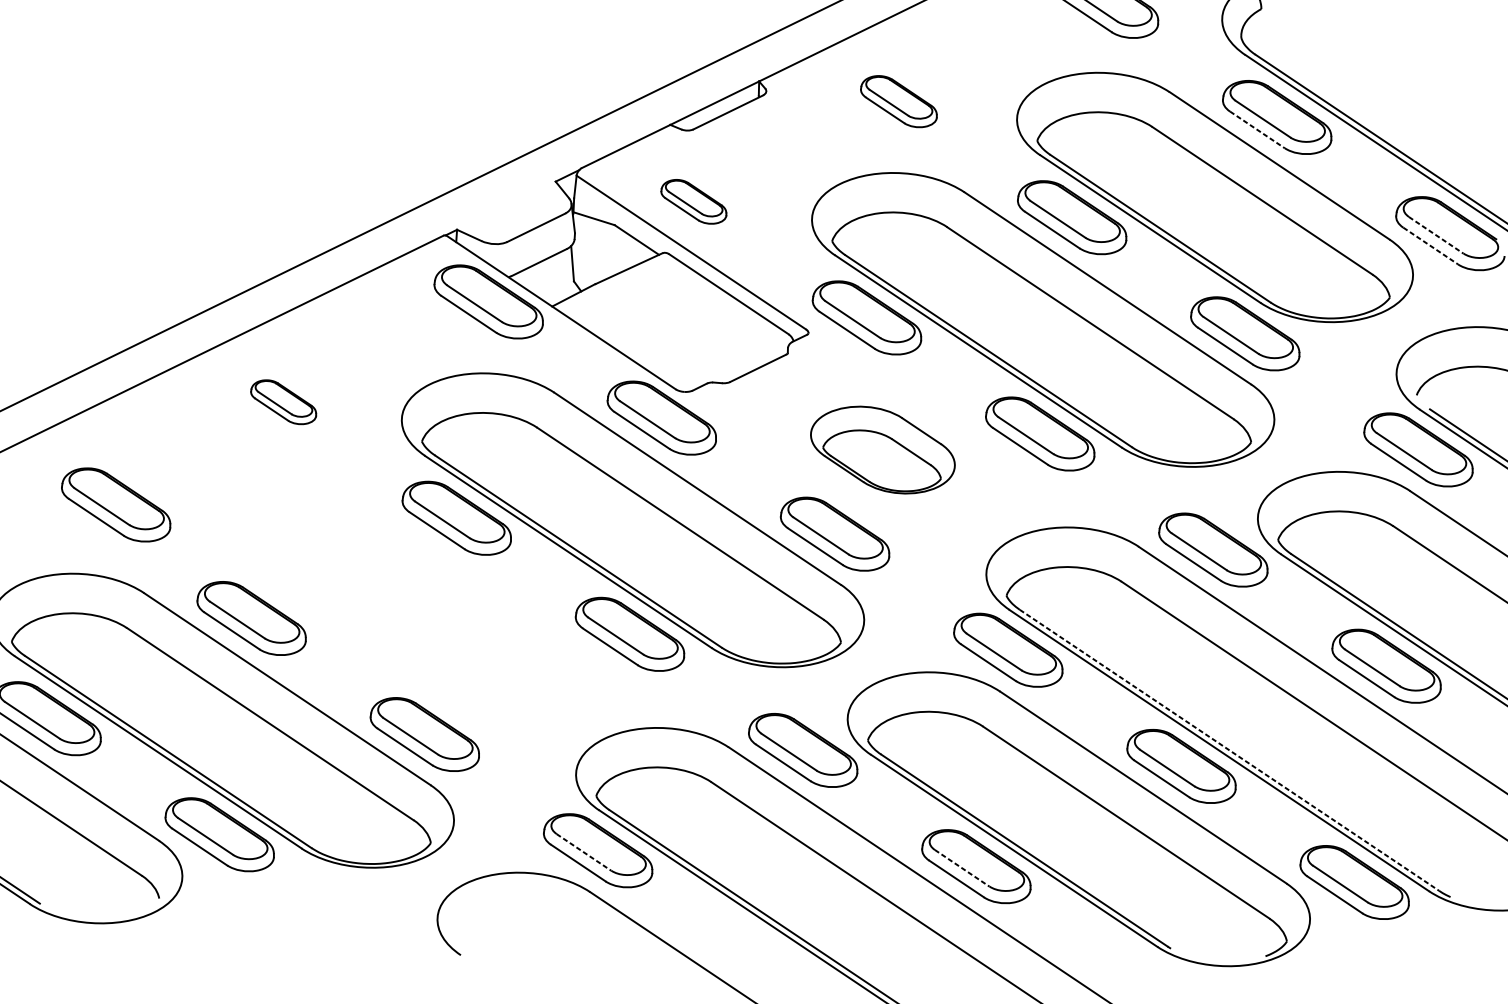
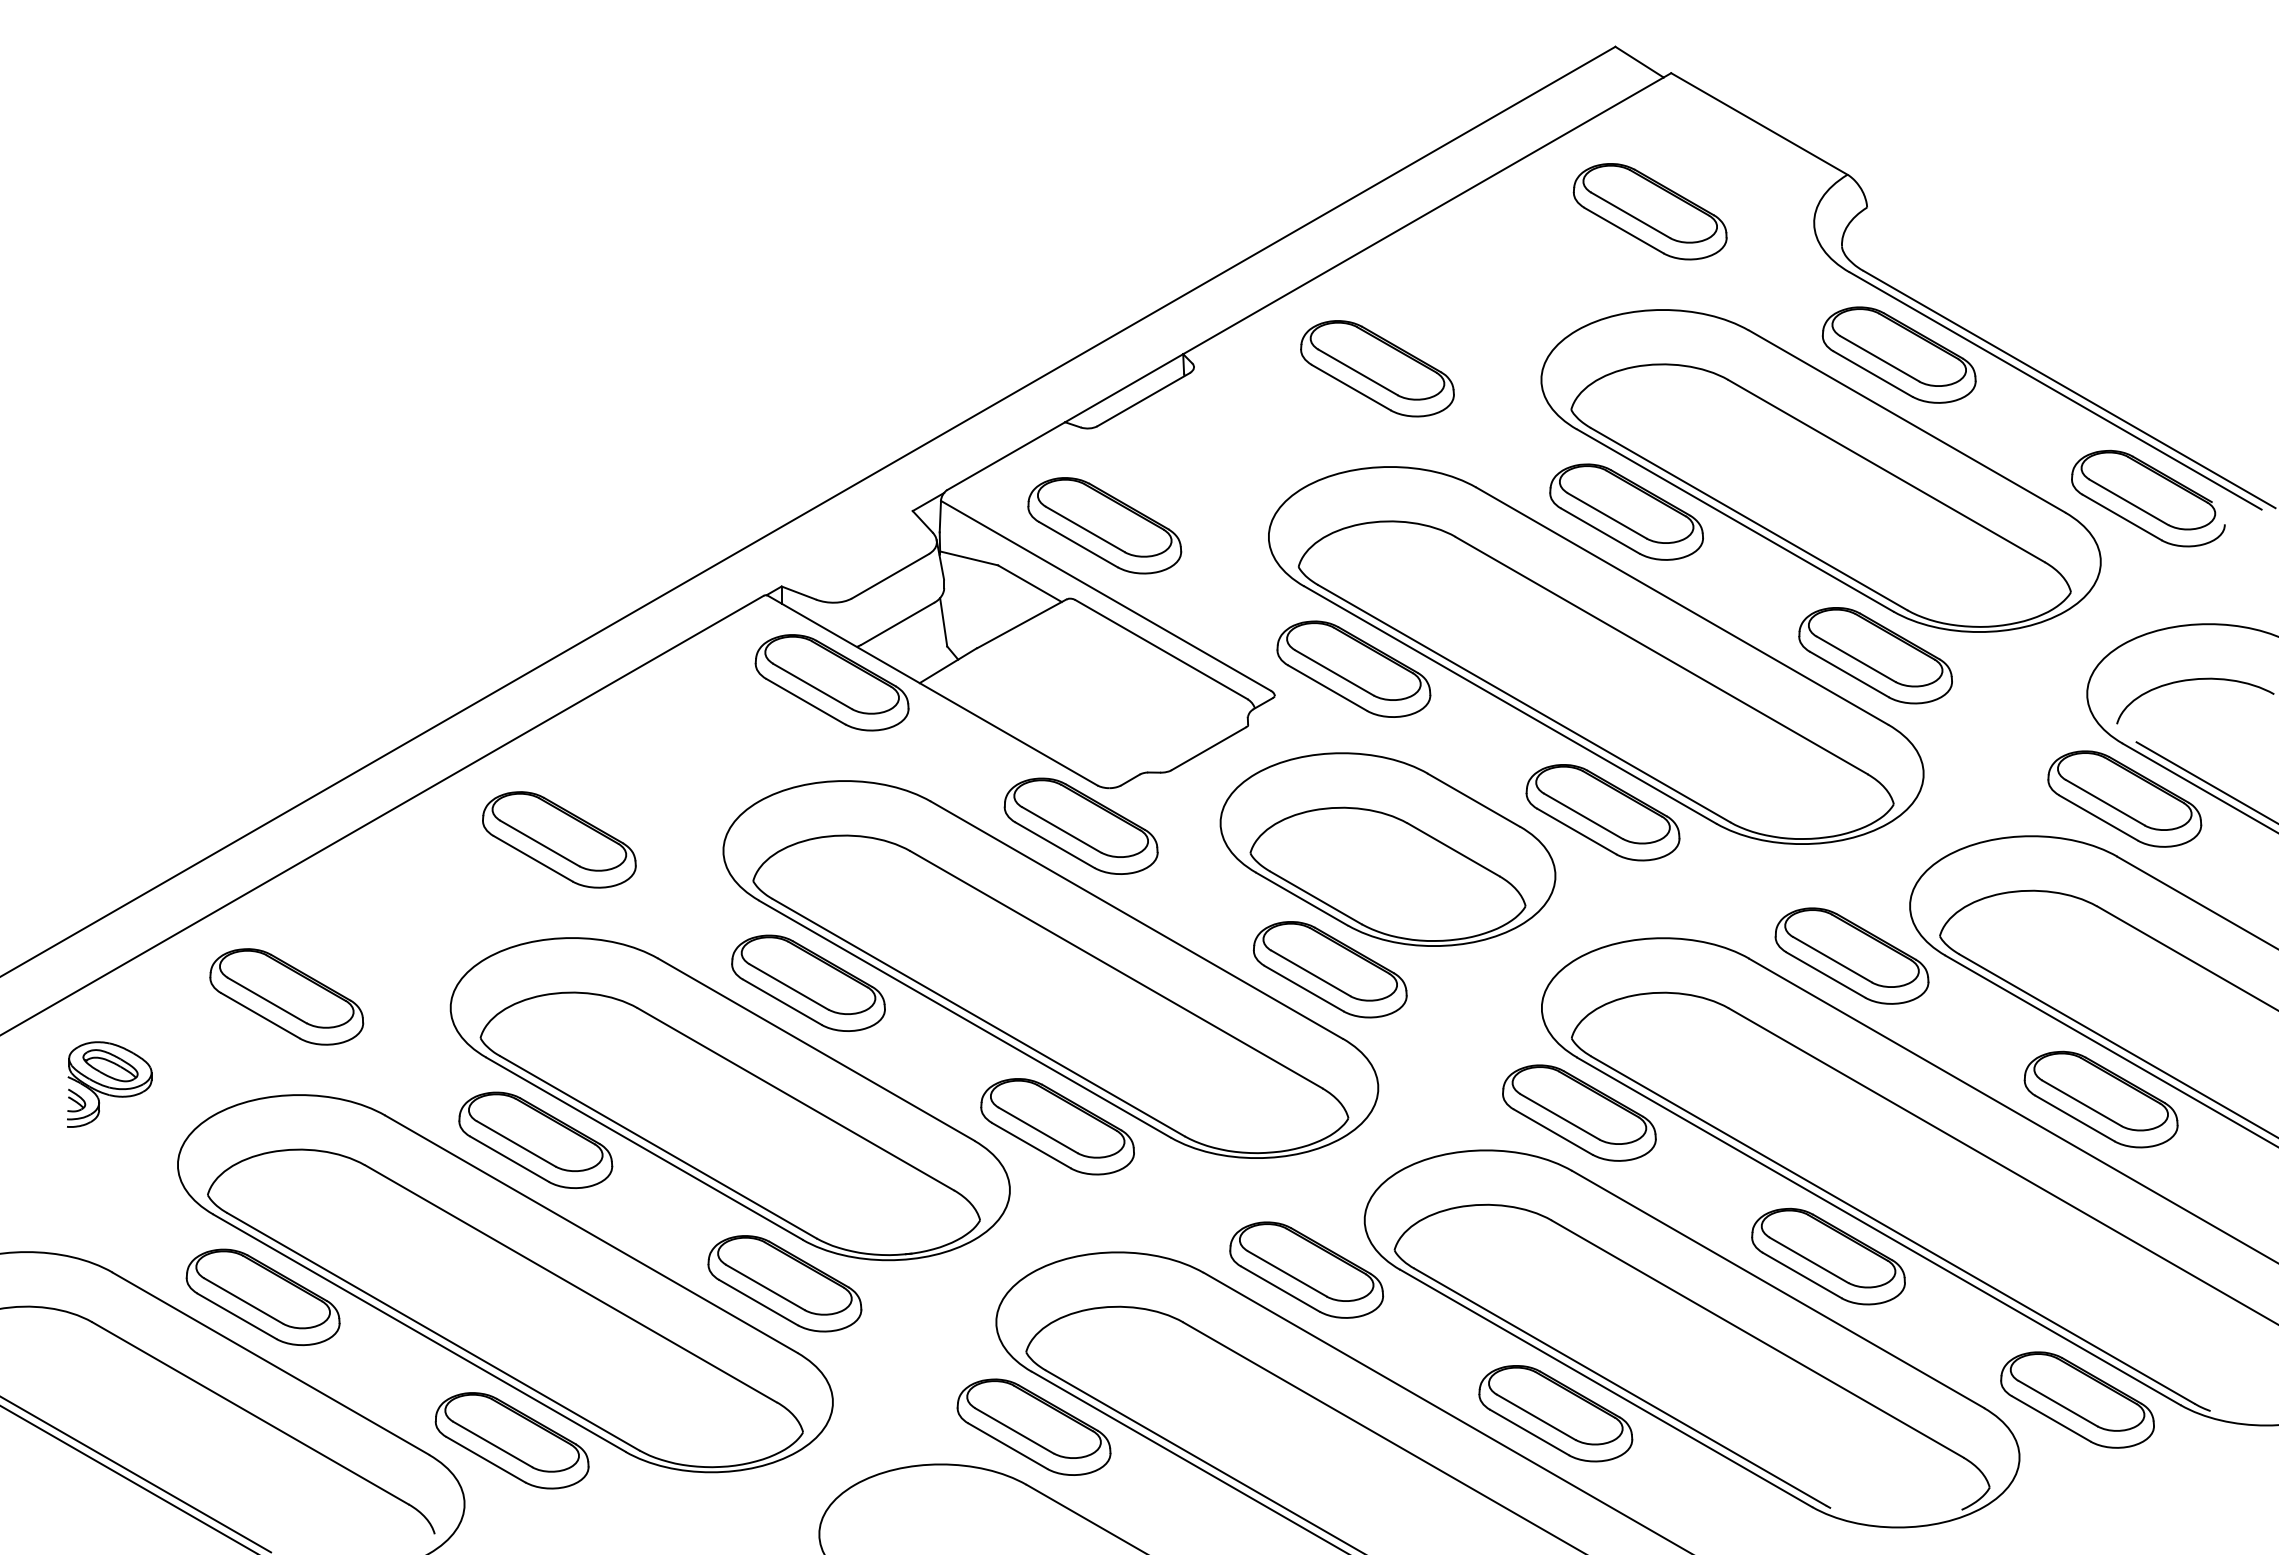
part: (899, 101) -> (1377, 368), size x1.43
line: (1257, 130) -> (1873, 374), dashed -> solid
part: (693, 201) -> (1104, 525), size x1.67
line: (1436, 235) -> (2129, 502), dashed -> solid
line: (1430, 246) -> (2122, 517), dashed -> solid
part: (283, 401) -> (559, 839), size x1.67
part: (882, 450) -> (1387, 849), size x1.67
part: (116, 504) -> (286, 996), moved
part: (394, 598) -> (729, 1099), added
line: (1229, 750) -> (1892, 1230), dashed -> solid
line: (583, 852) -> (1014, 1431), dashed -> solid
line: (962, 868) -> (1536, 1417), dashed -> solid

